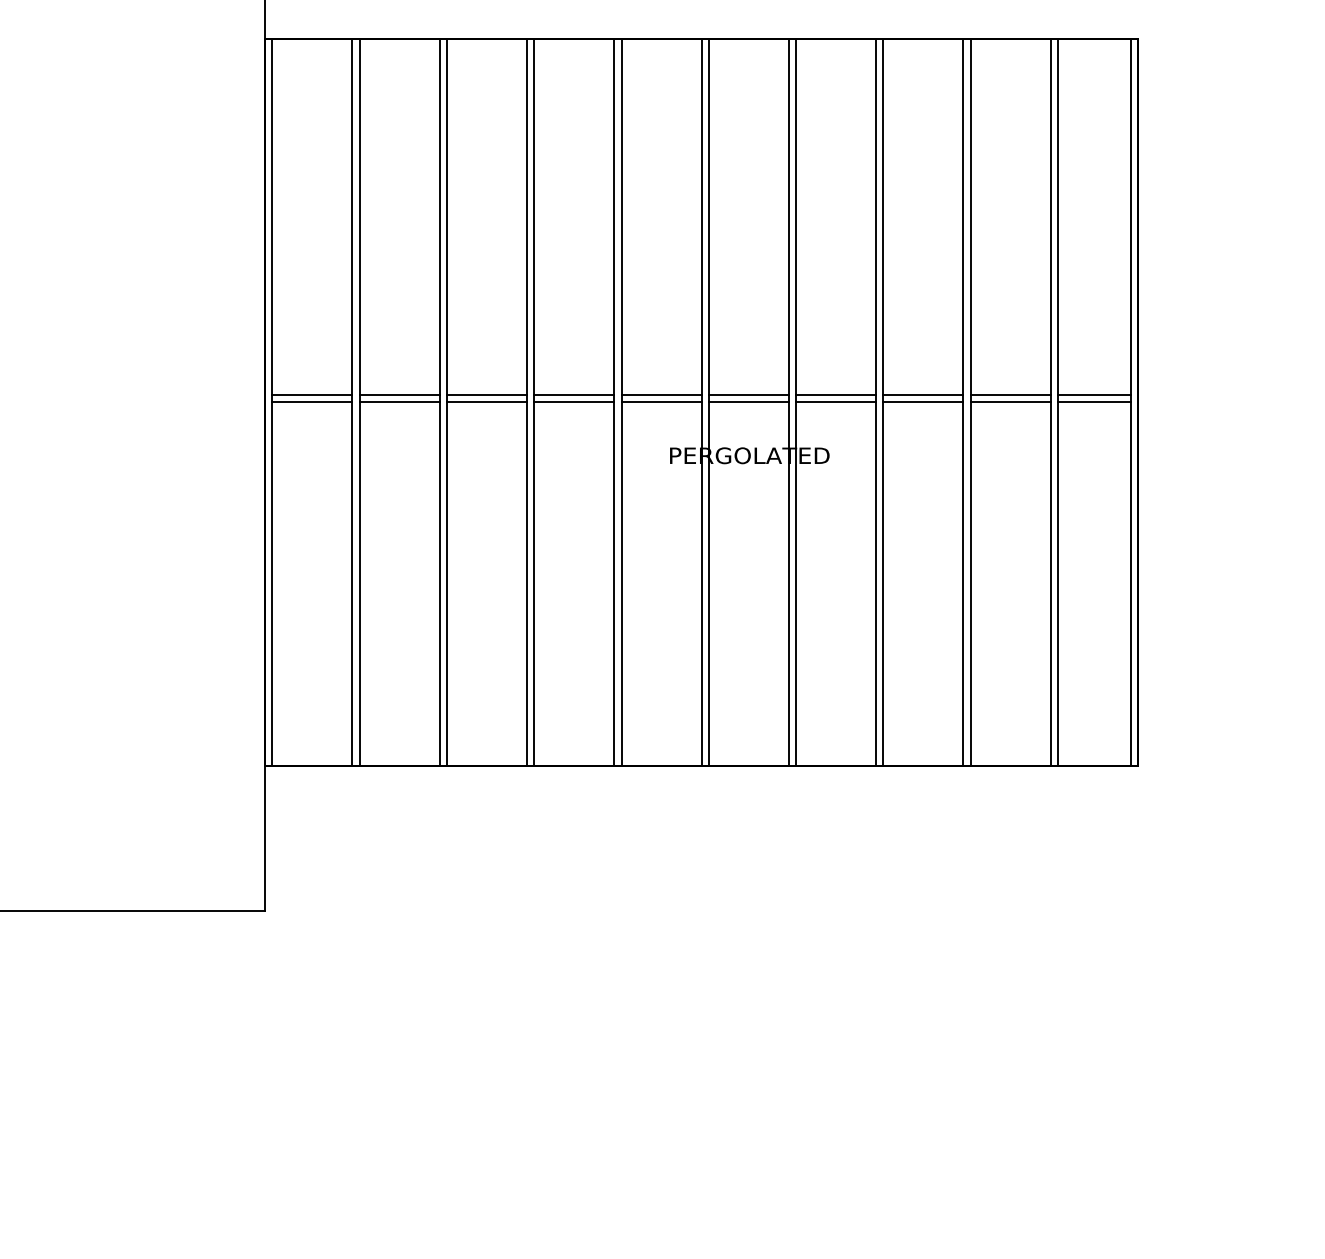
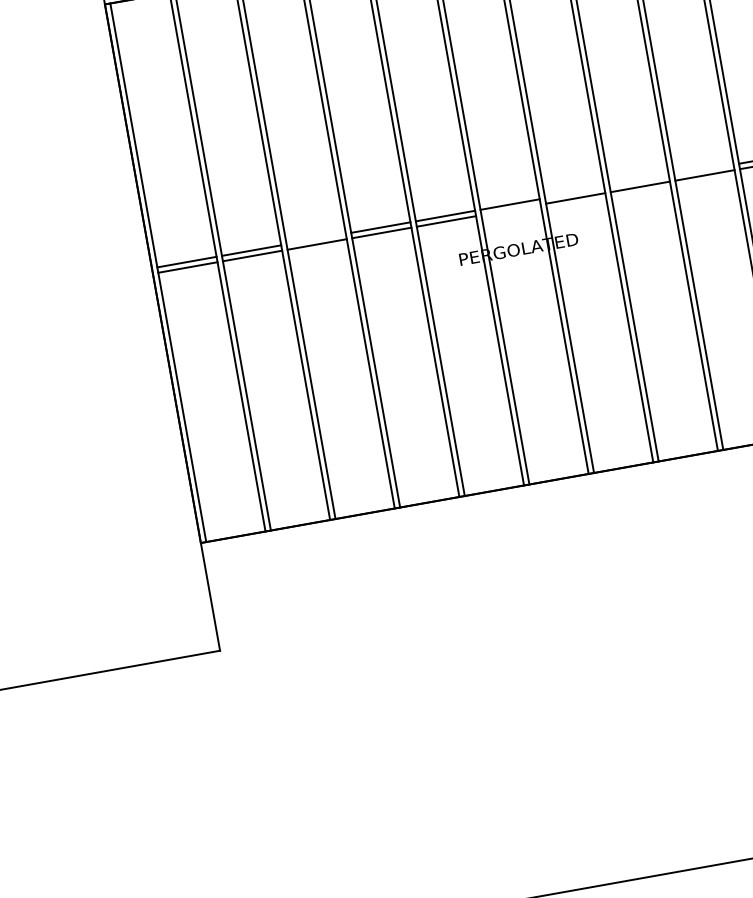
line: (486, 395) -> (315, 239), removed
line: (836, 395) -> (575, 193), removed
line: (923, 395) -> (639, 181), removed
line: (1010, 395) -> (703, 170), removed
line: (748, 402) -> (510, 210), removed

